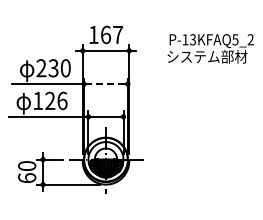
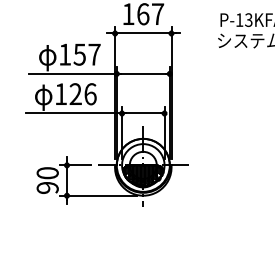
text: (53, 68) -> (79, 54), 230 -> 157
line: (105, 84) -> (142, 74), dashed -> solid
text: (27, 178) -> (48, 188), 60 -> 90

